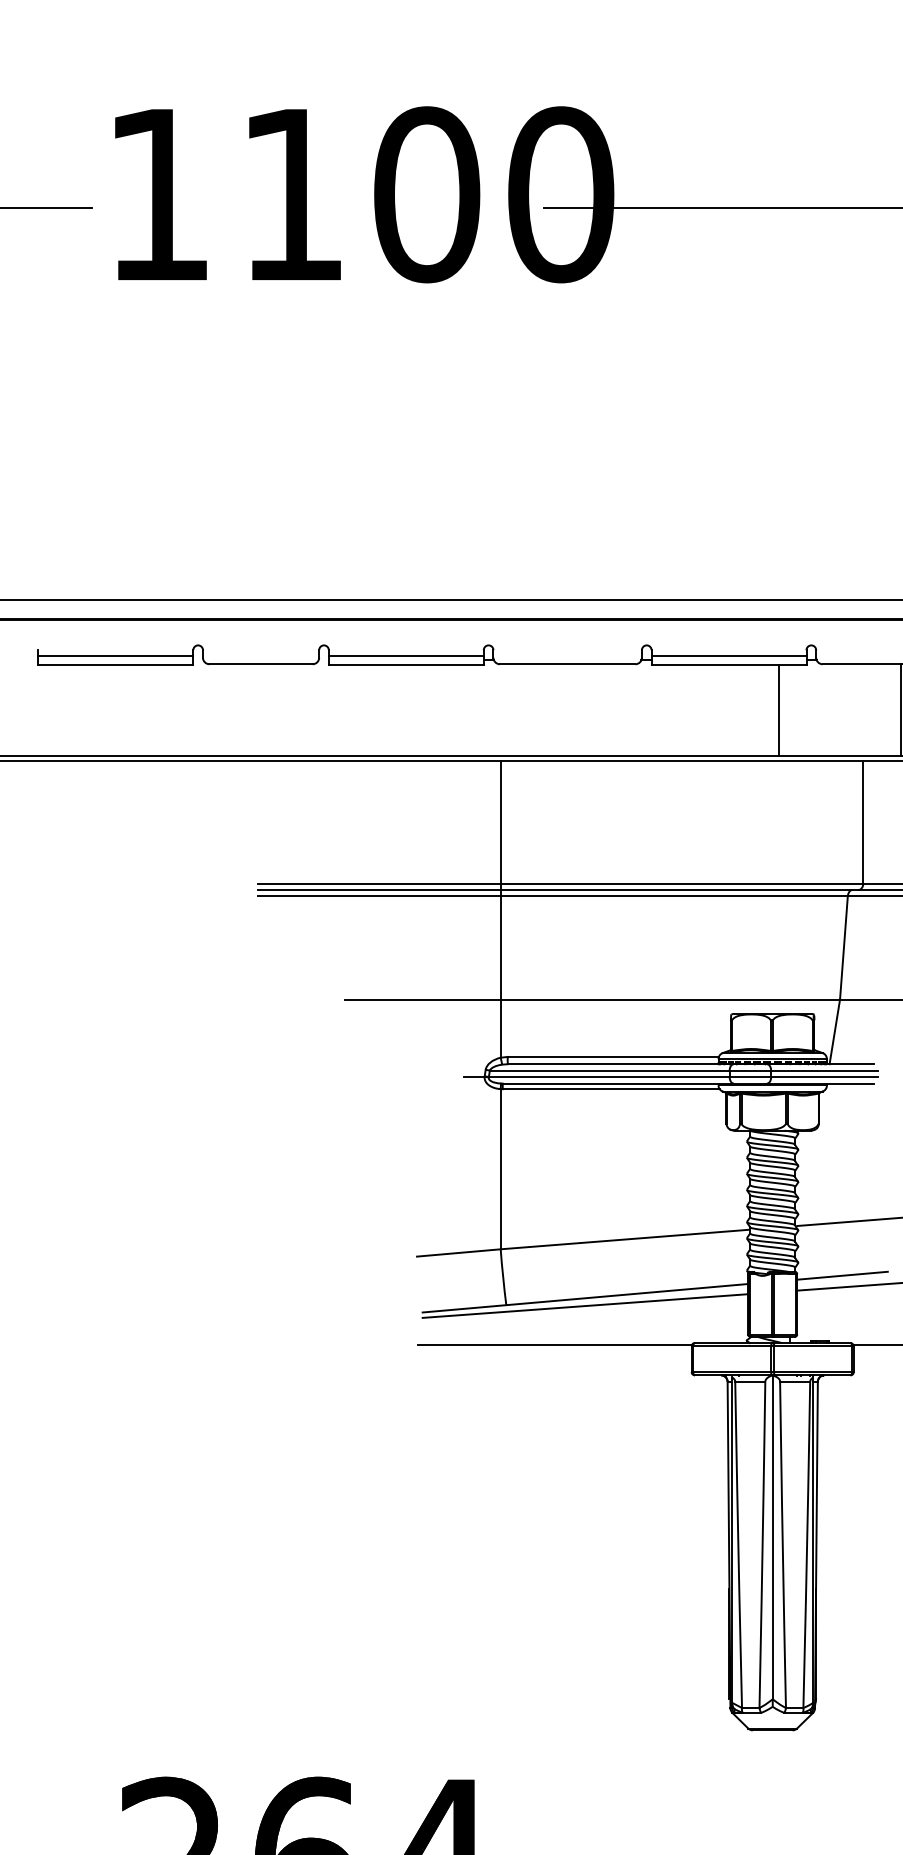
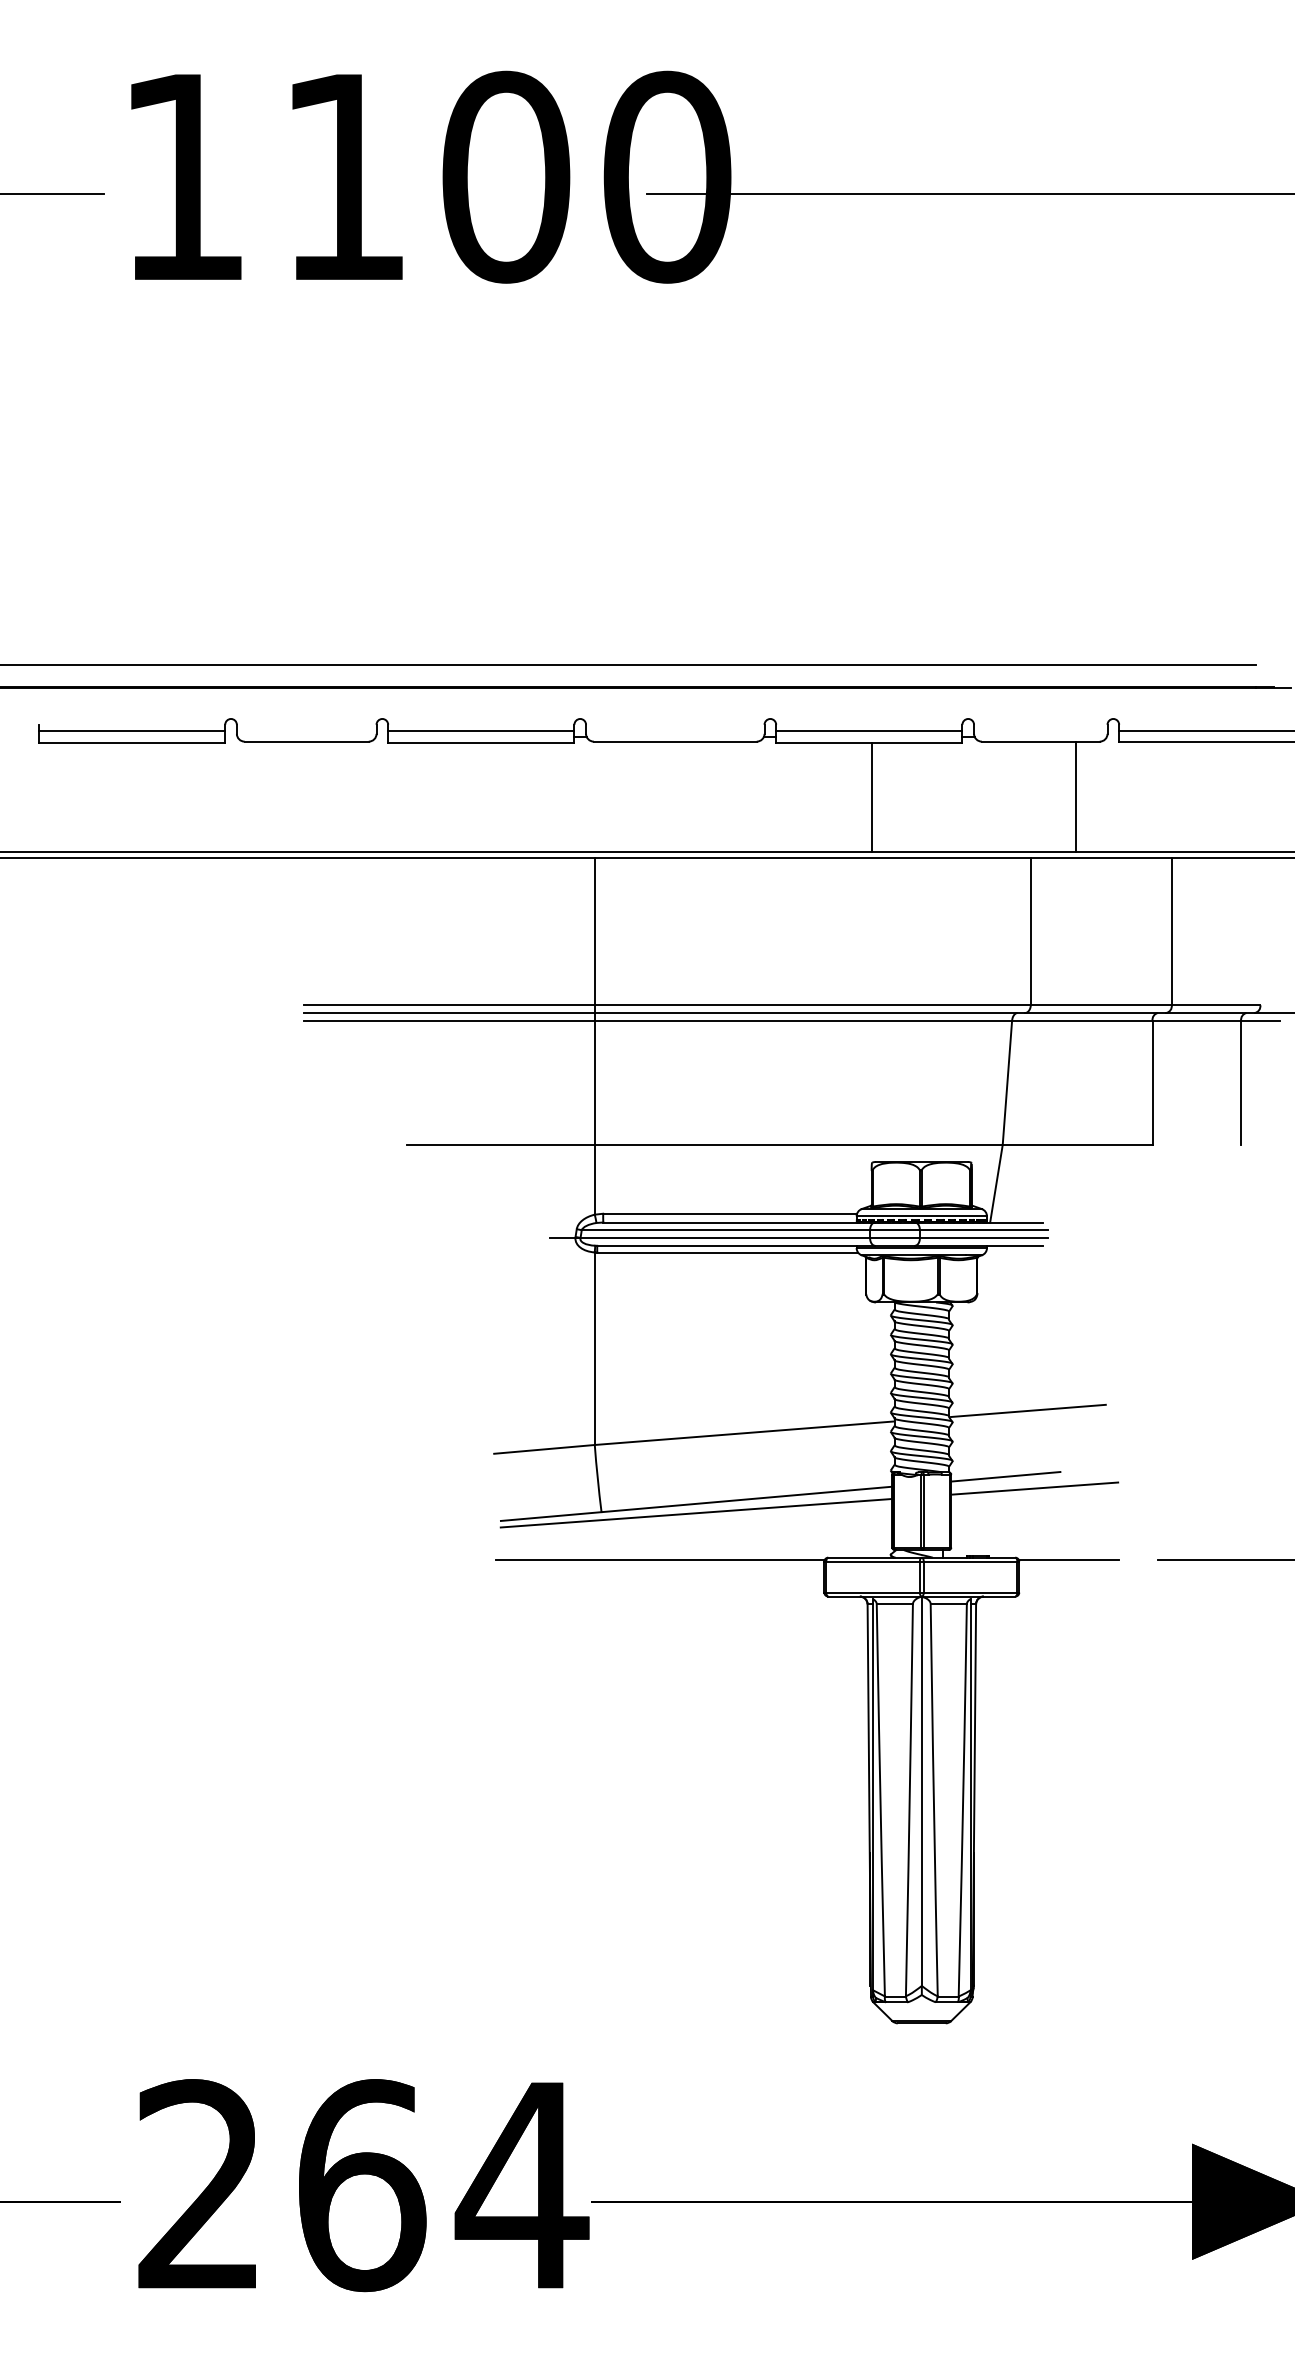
line: (779, 710) -> (872, 797), moved

